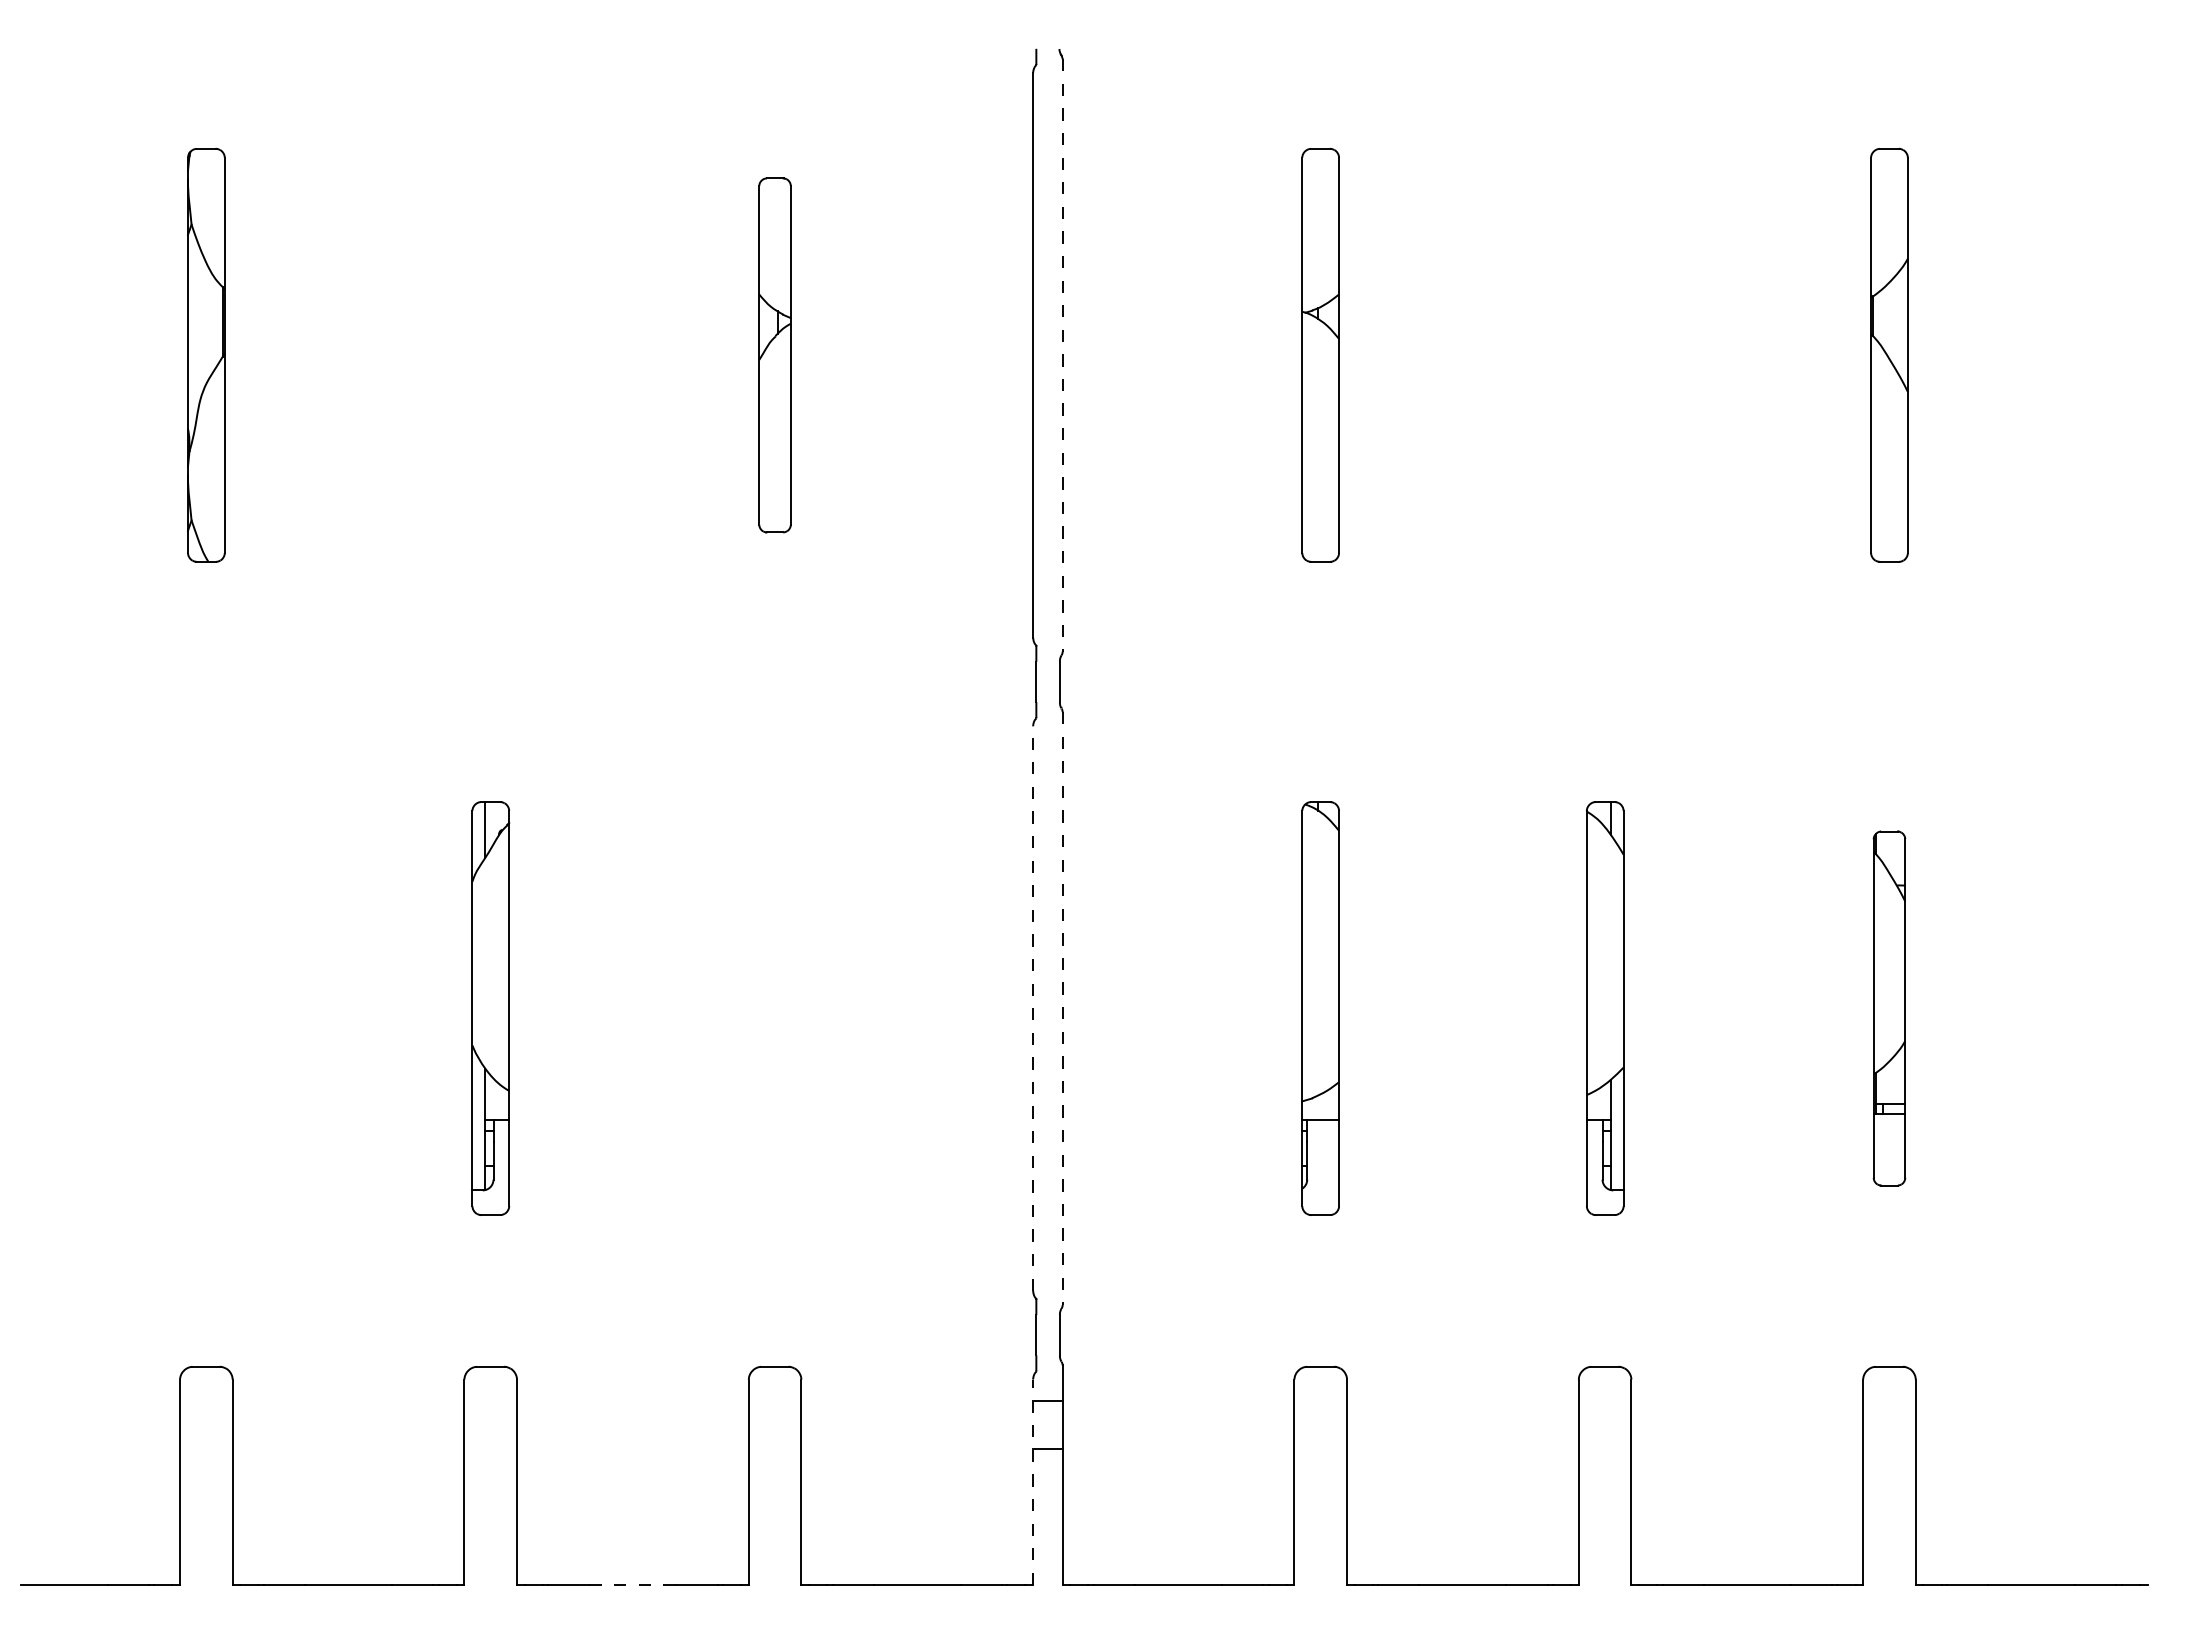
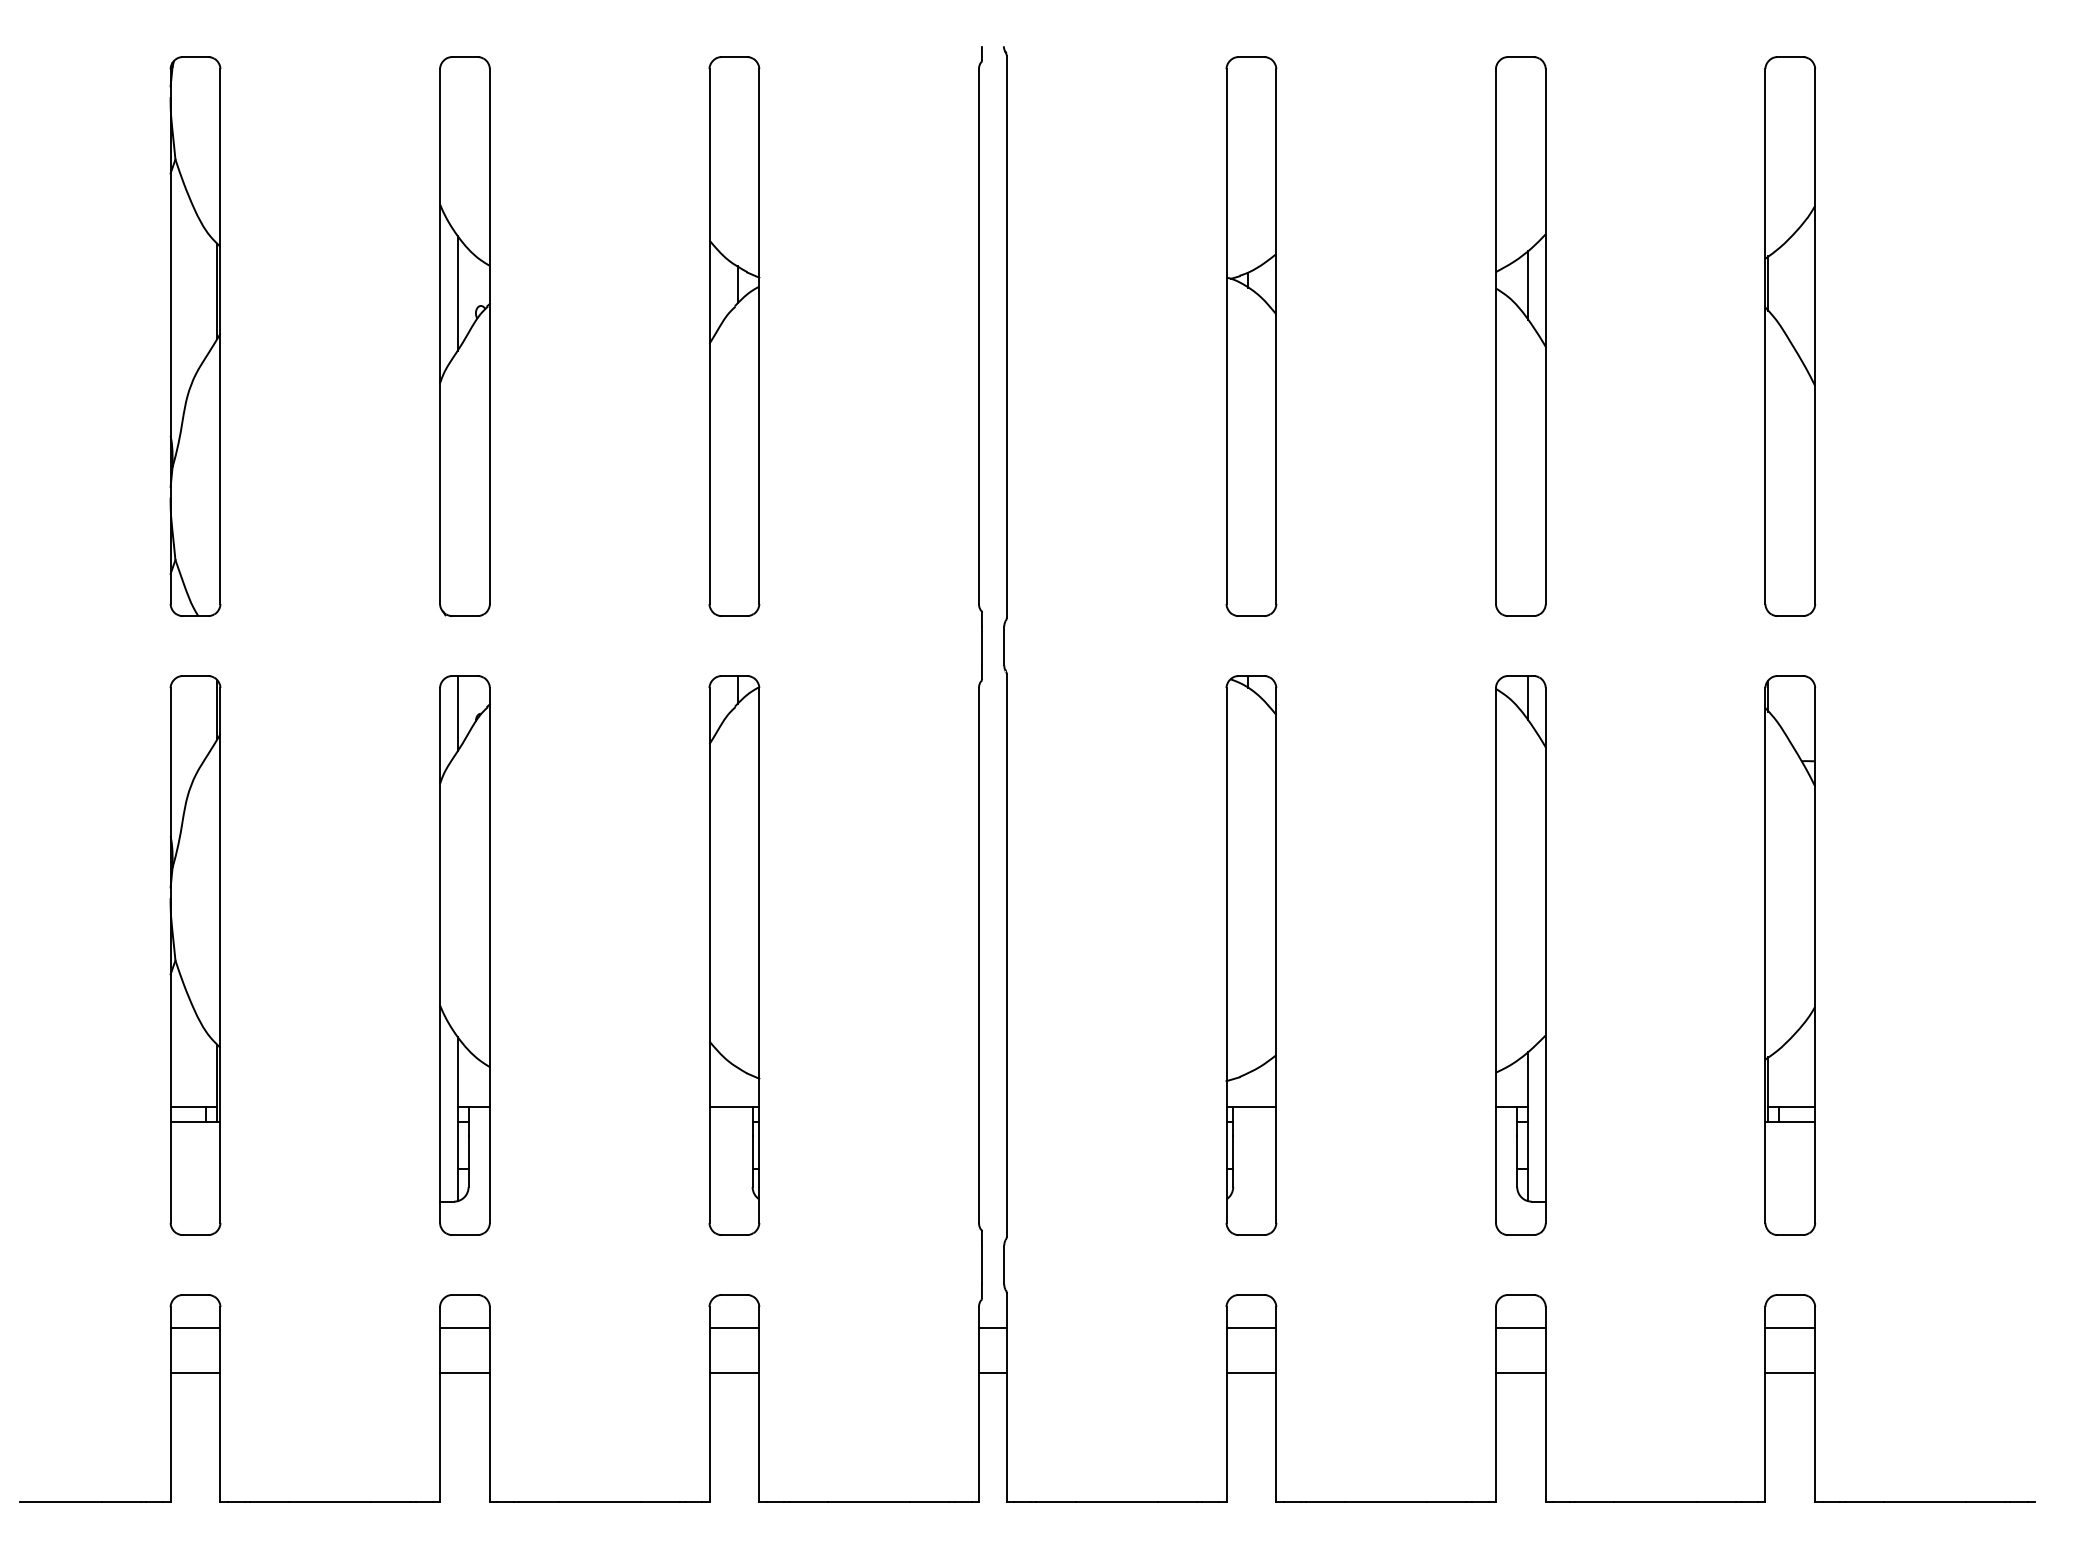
part: (206, 355) -> (195, 336), size x1.43
part: (490, 355) -> (464, 336), added
part: (774, 355) -> (733, 336), size x1.67
part: (1320, 355) -> (1251, 336), size x1.43
part: (1605, 355) -> (1521, 336), added
part: (1889, 355) -> (1790, 336), size x1.43
line: (1062, 356) -> (1006, 337), dashed -> solid
part: (206, 1008) -> (195, 955), added
part: (490, 1008) -> (464, 955), size x1.43
part: (774, 1008) -> (733, 955), added
line: (1033, 1008) -> (979, 955), dashed -> solid
line: (1062, 1008) -> (1006, 955), dashed -> solid
part: (1320, 1008) -> (1251, 955), size x1.43
part: (1605, 1008) -> (1521, 955), size x1.43
part: (1889, 1008) -> (1790, 955), size x1.67
line: (206, 1401) -> (195, 1327), added
line: (490, 1401) -> (464, 1327), added
line: (774, 1401) -> (733, 1327), added
line: (1320, 1401) -> (1251, 1327), added
line: (1604, 1401) -> (1520, 1327), added
line: (1889, 1401) -> (1790, 1327), added
line: (206, 1448) -> (195, 1372), added
line: (490, 1448) -> (464, 1372), added
line: (774, 1448) -> (733, 1372), added
line: (1320, 1448) -> (1251, 1372), added
line: (1604, 1448) -> (1520, 1372), added
line: (1889, 1448) -> (1790, 1372), added
line: (1033, 1482) -> (979, 1404), dashed -> solid
line: (633, 1585) -> (600, 1502), dashed -> solid

